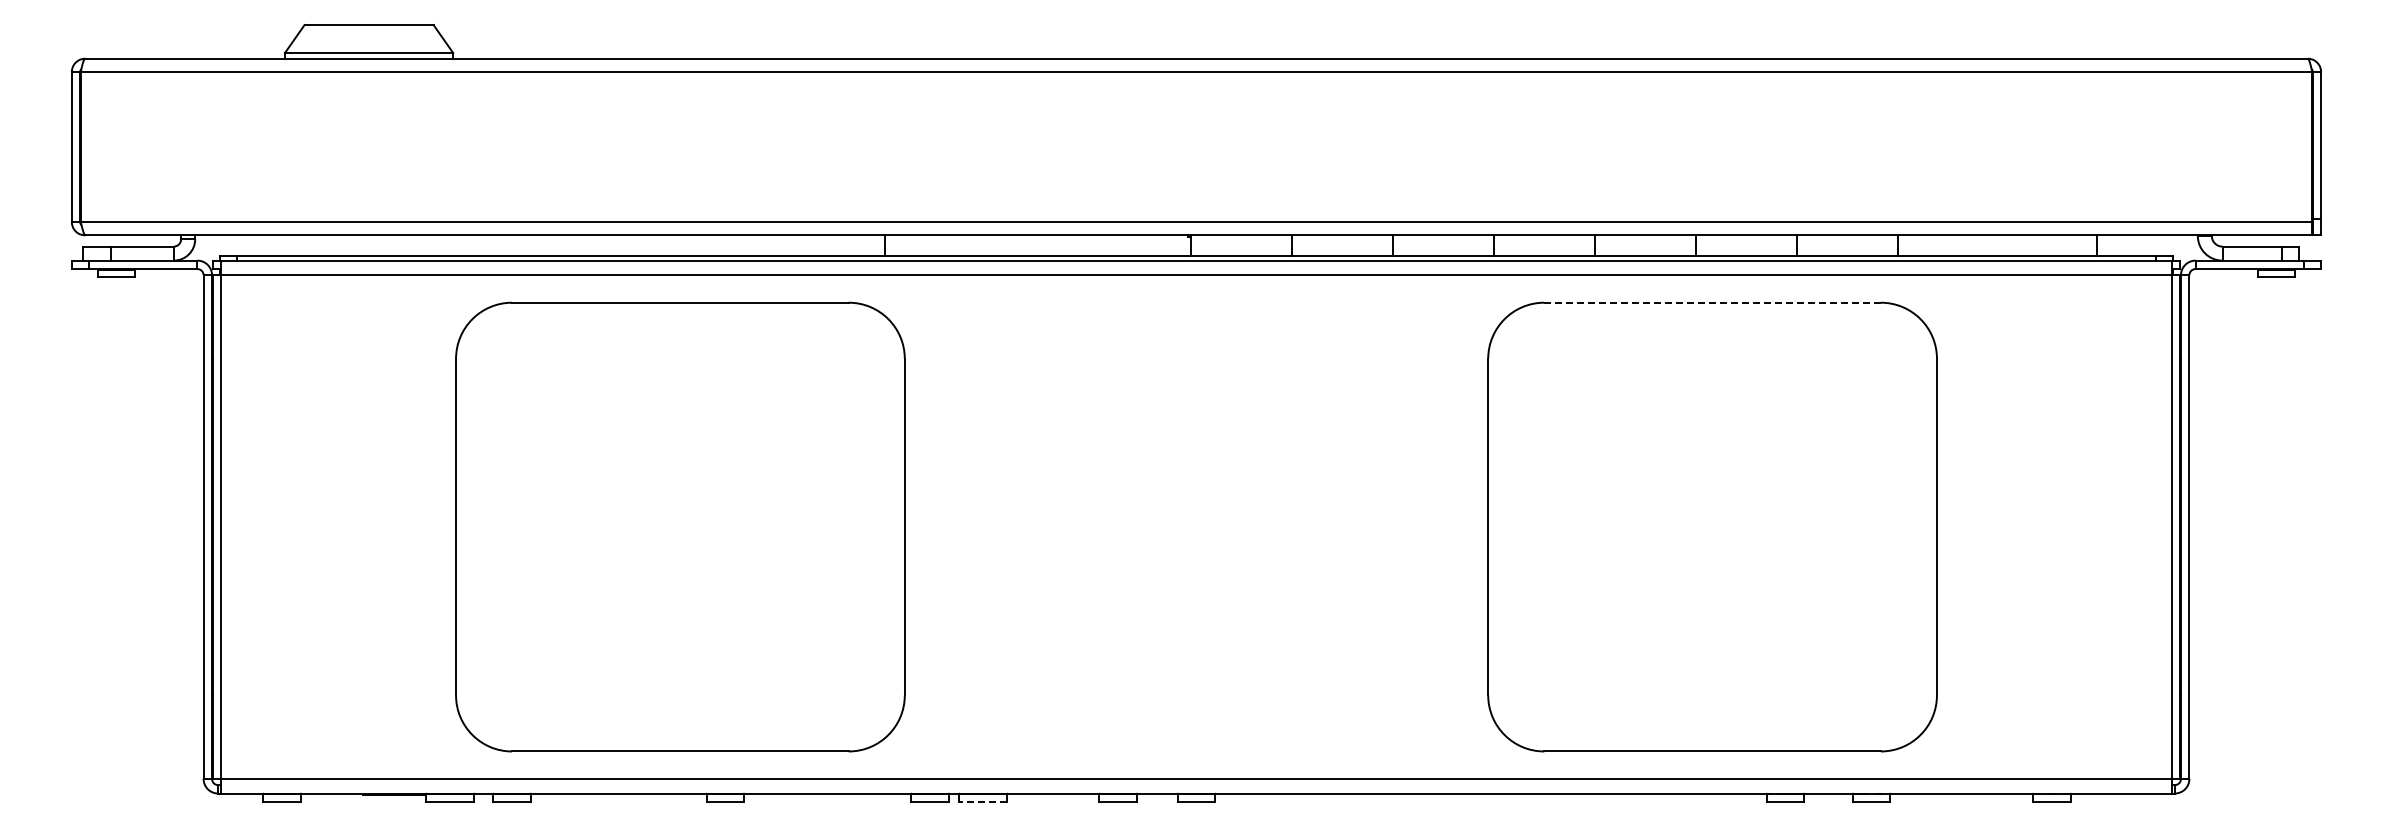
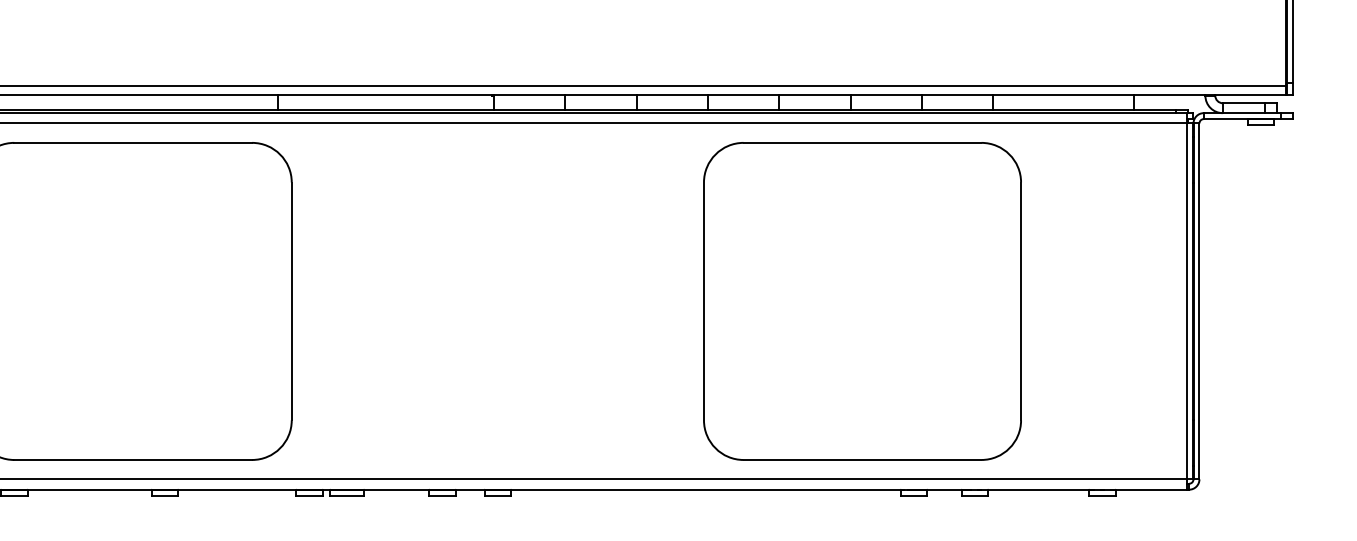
line: (1712, 302) -> (862, 142), dashed -> solid
line: (983, 801) -> (347, 495), dashed -> solid

